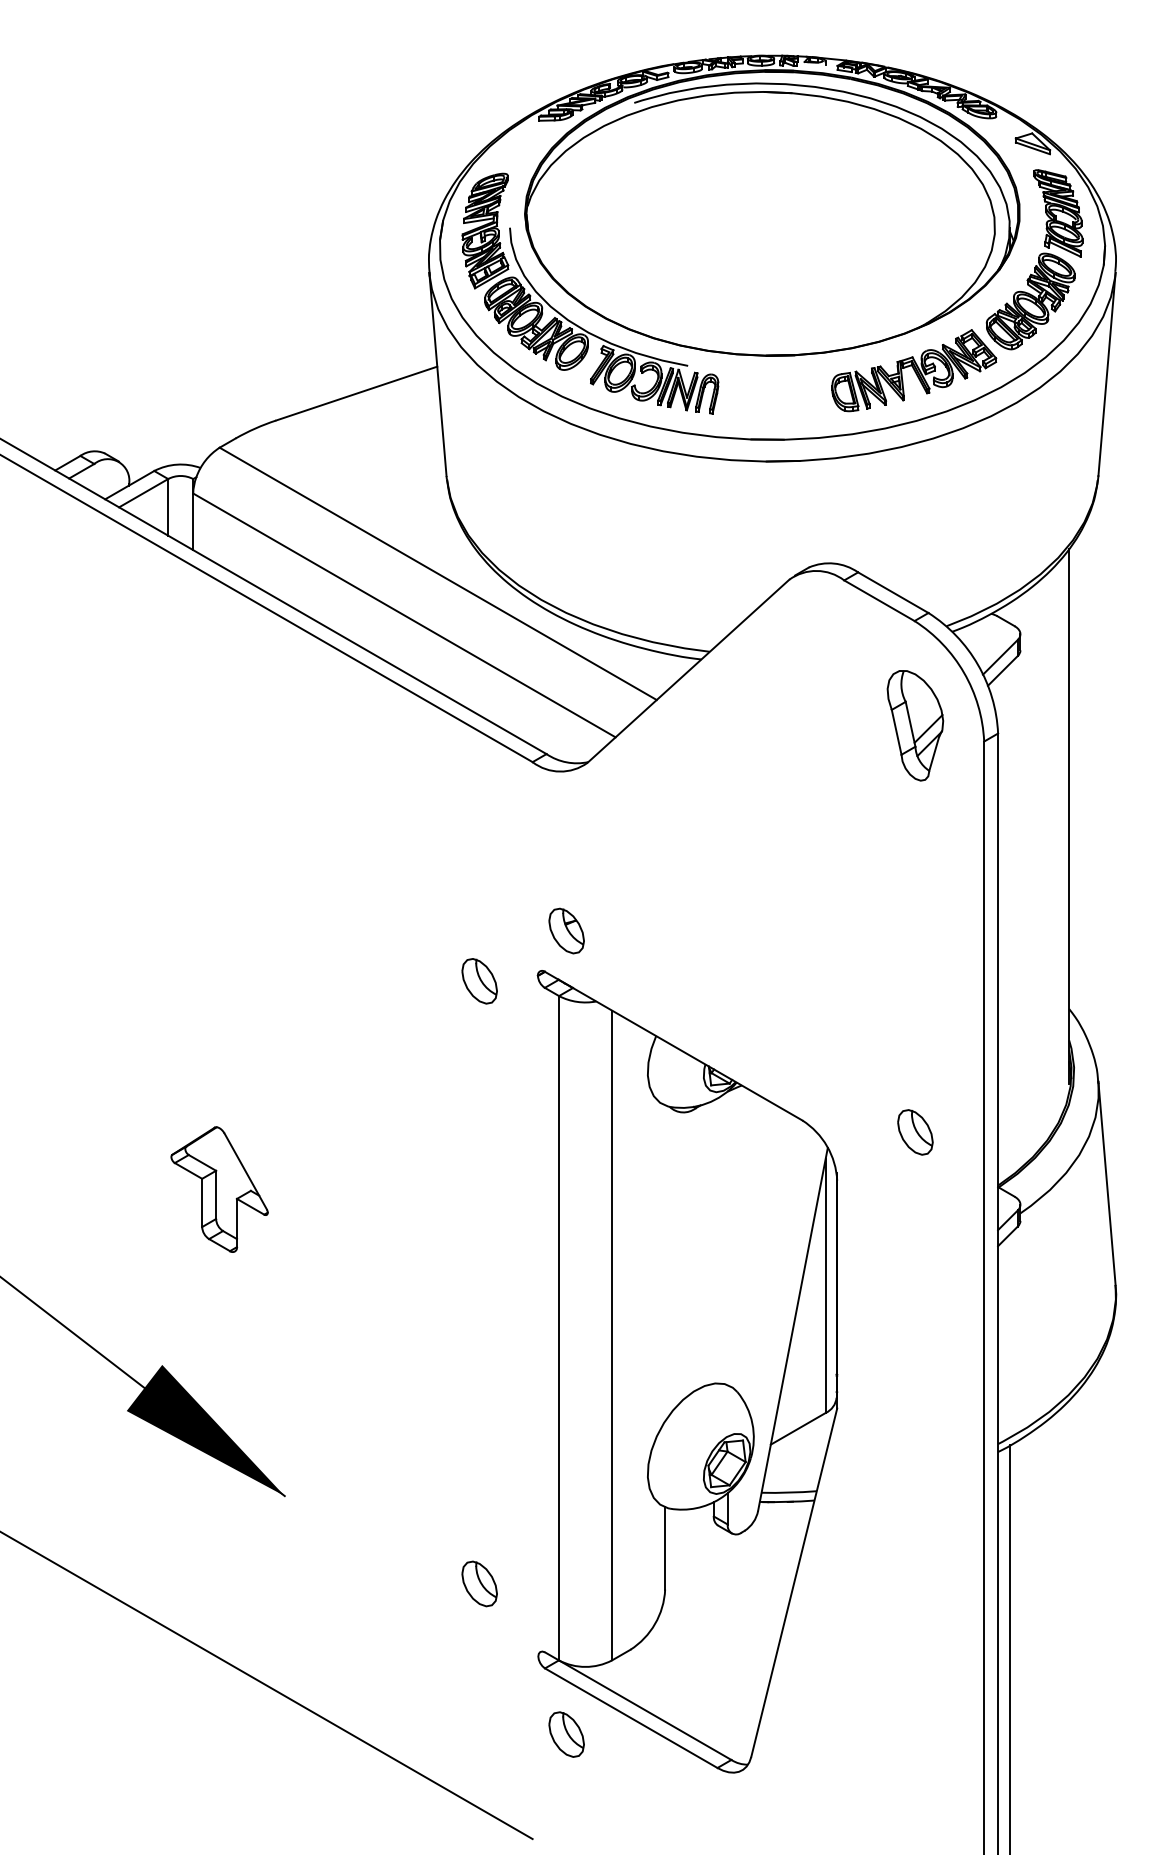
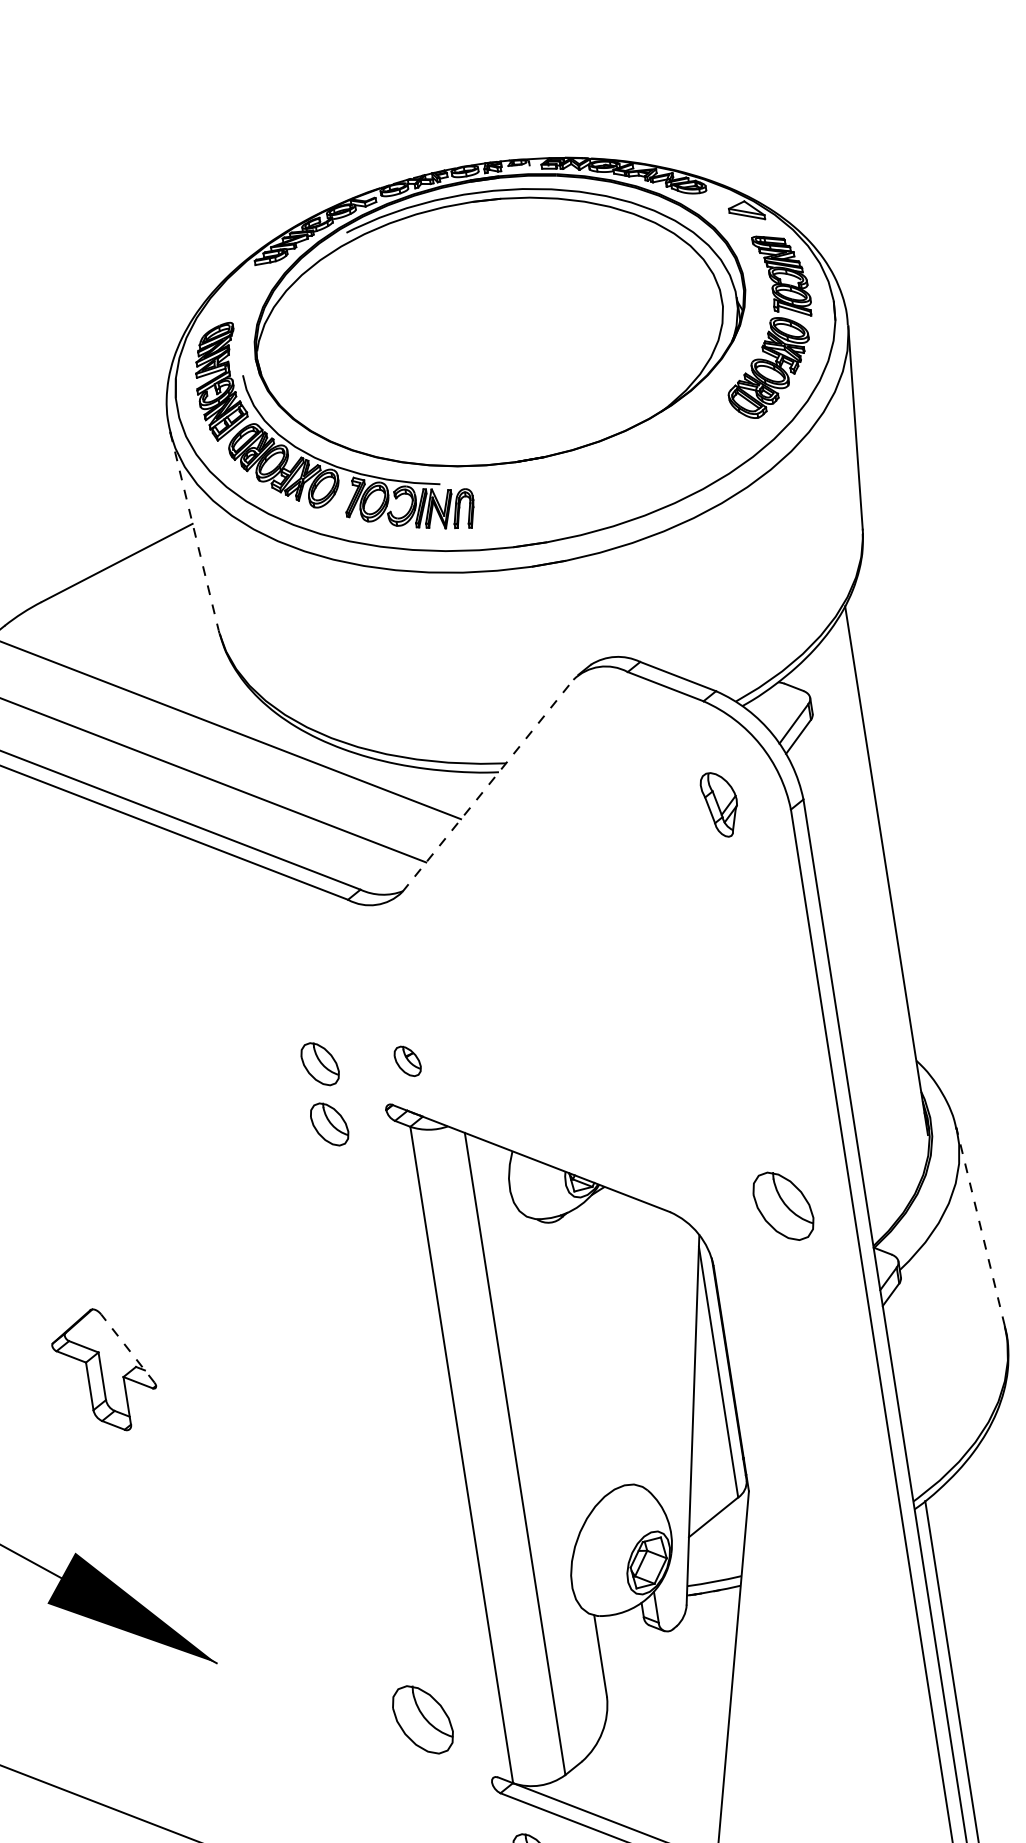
part: (914, 370) -> (664, 453), removed
line: (437, 374) -> (194, 531), solid -> dashed
line: (688, 670) -> (487, 785), solid -> dashed
part: (915, 725) -> (720, 804), size x0.6
part: (479, 920) -> (320, 1064), added
part: (566, 930) -> (407, 1060), size x0.7
part: (915, 1132) -> (783, 1206), size x1.6
line: (245, 1171) -> (127, 1348), solid -> dashed
line: (1107, 1183) -> (981, 1227), solid -> dashed
part: (479, 1583) -> (422, 1719), size x1.6

